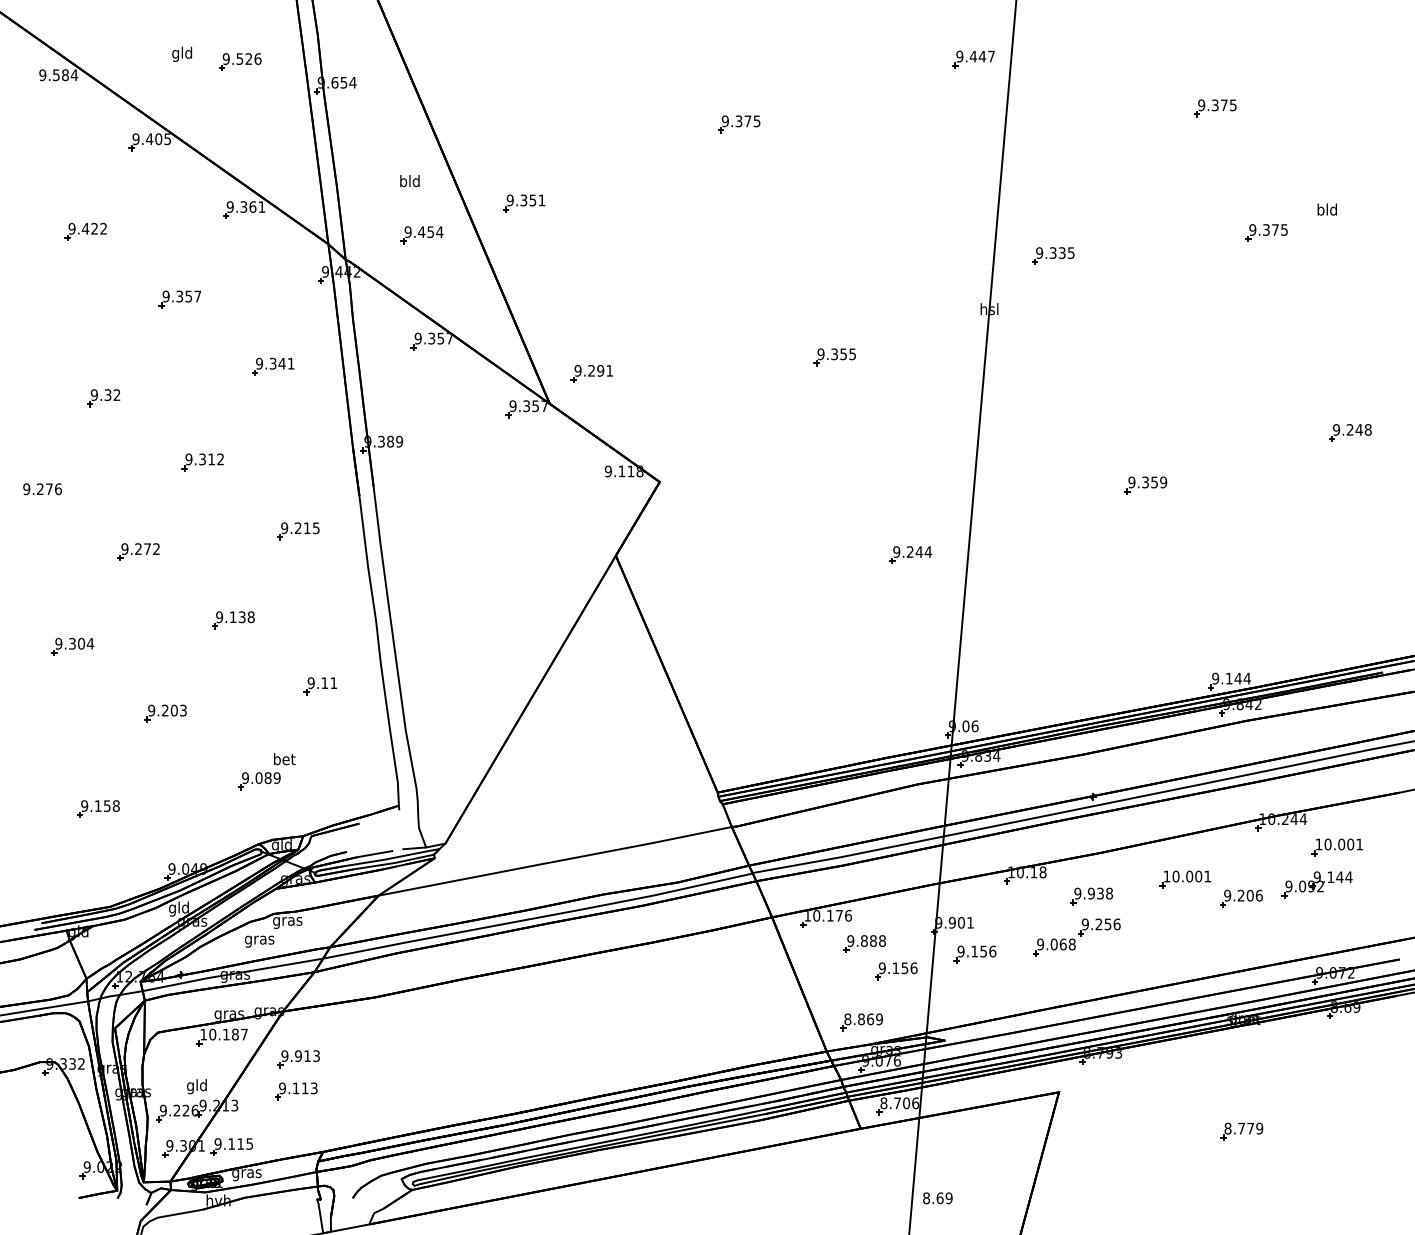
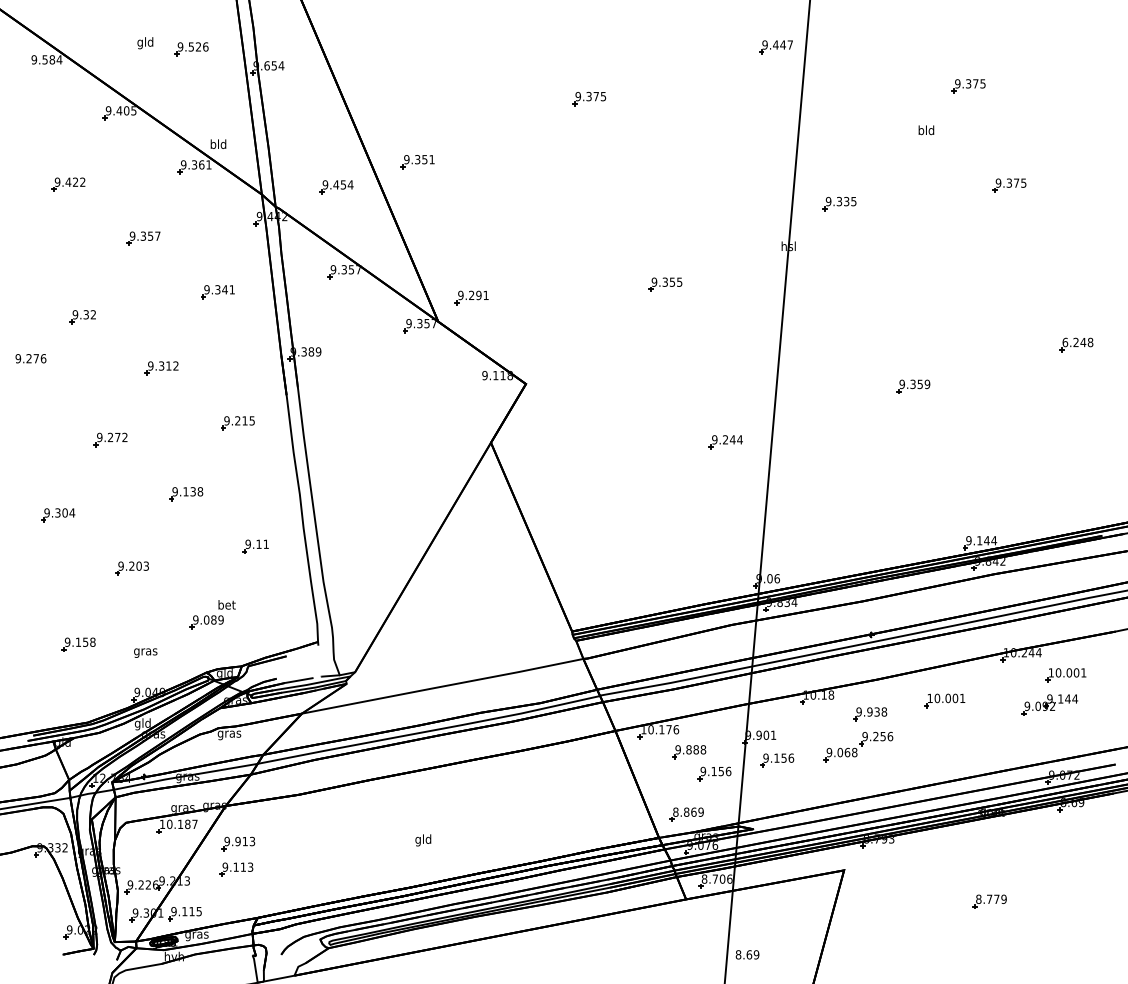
text: (409, 181) -> (218, 144), moved
text: (1326, 209) -> (925, 130), moved
text: (1336, 429) -> (1065, 342), 9.248 -> 6.248
text: (42, 489) -> (30, 358), moved
part: (1241, 898) -> (989, 715), removed
text: (259, 941) -> (145, 652), moved
text: (196, 1086) -> (422, 840), moved

